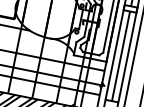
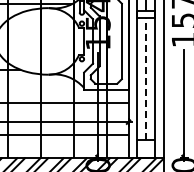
line: (121, 56) -> (146, 79), solid -> dashed

